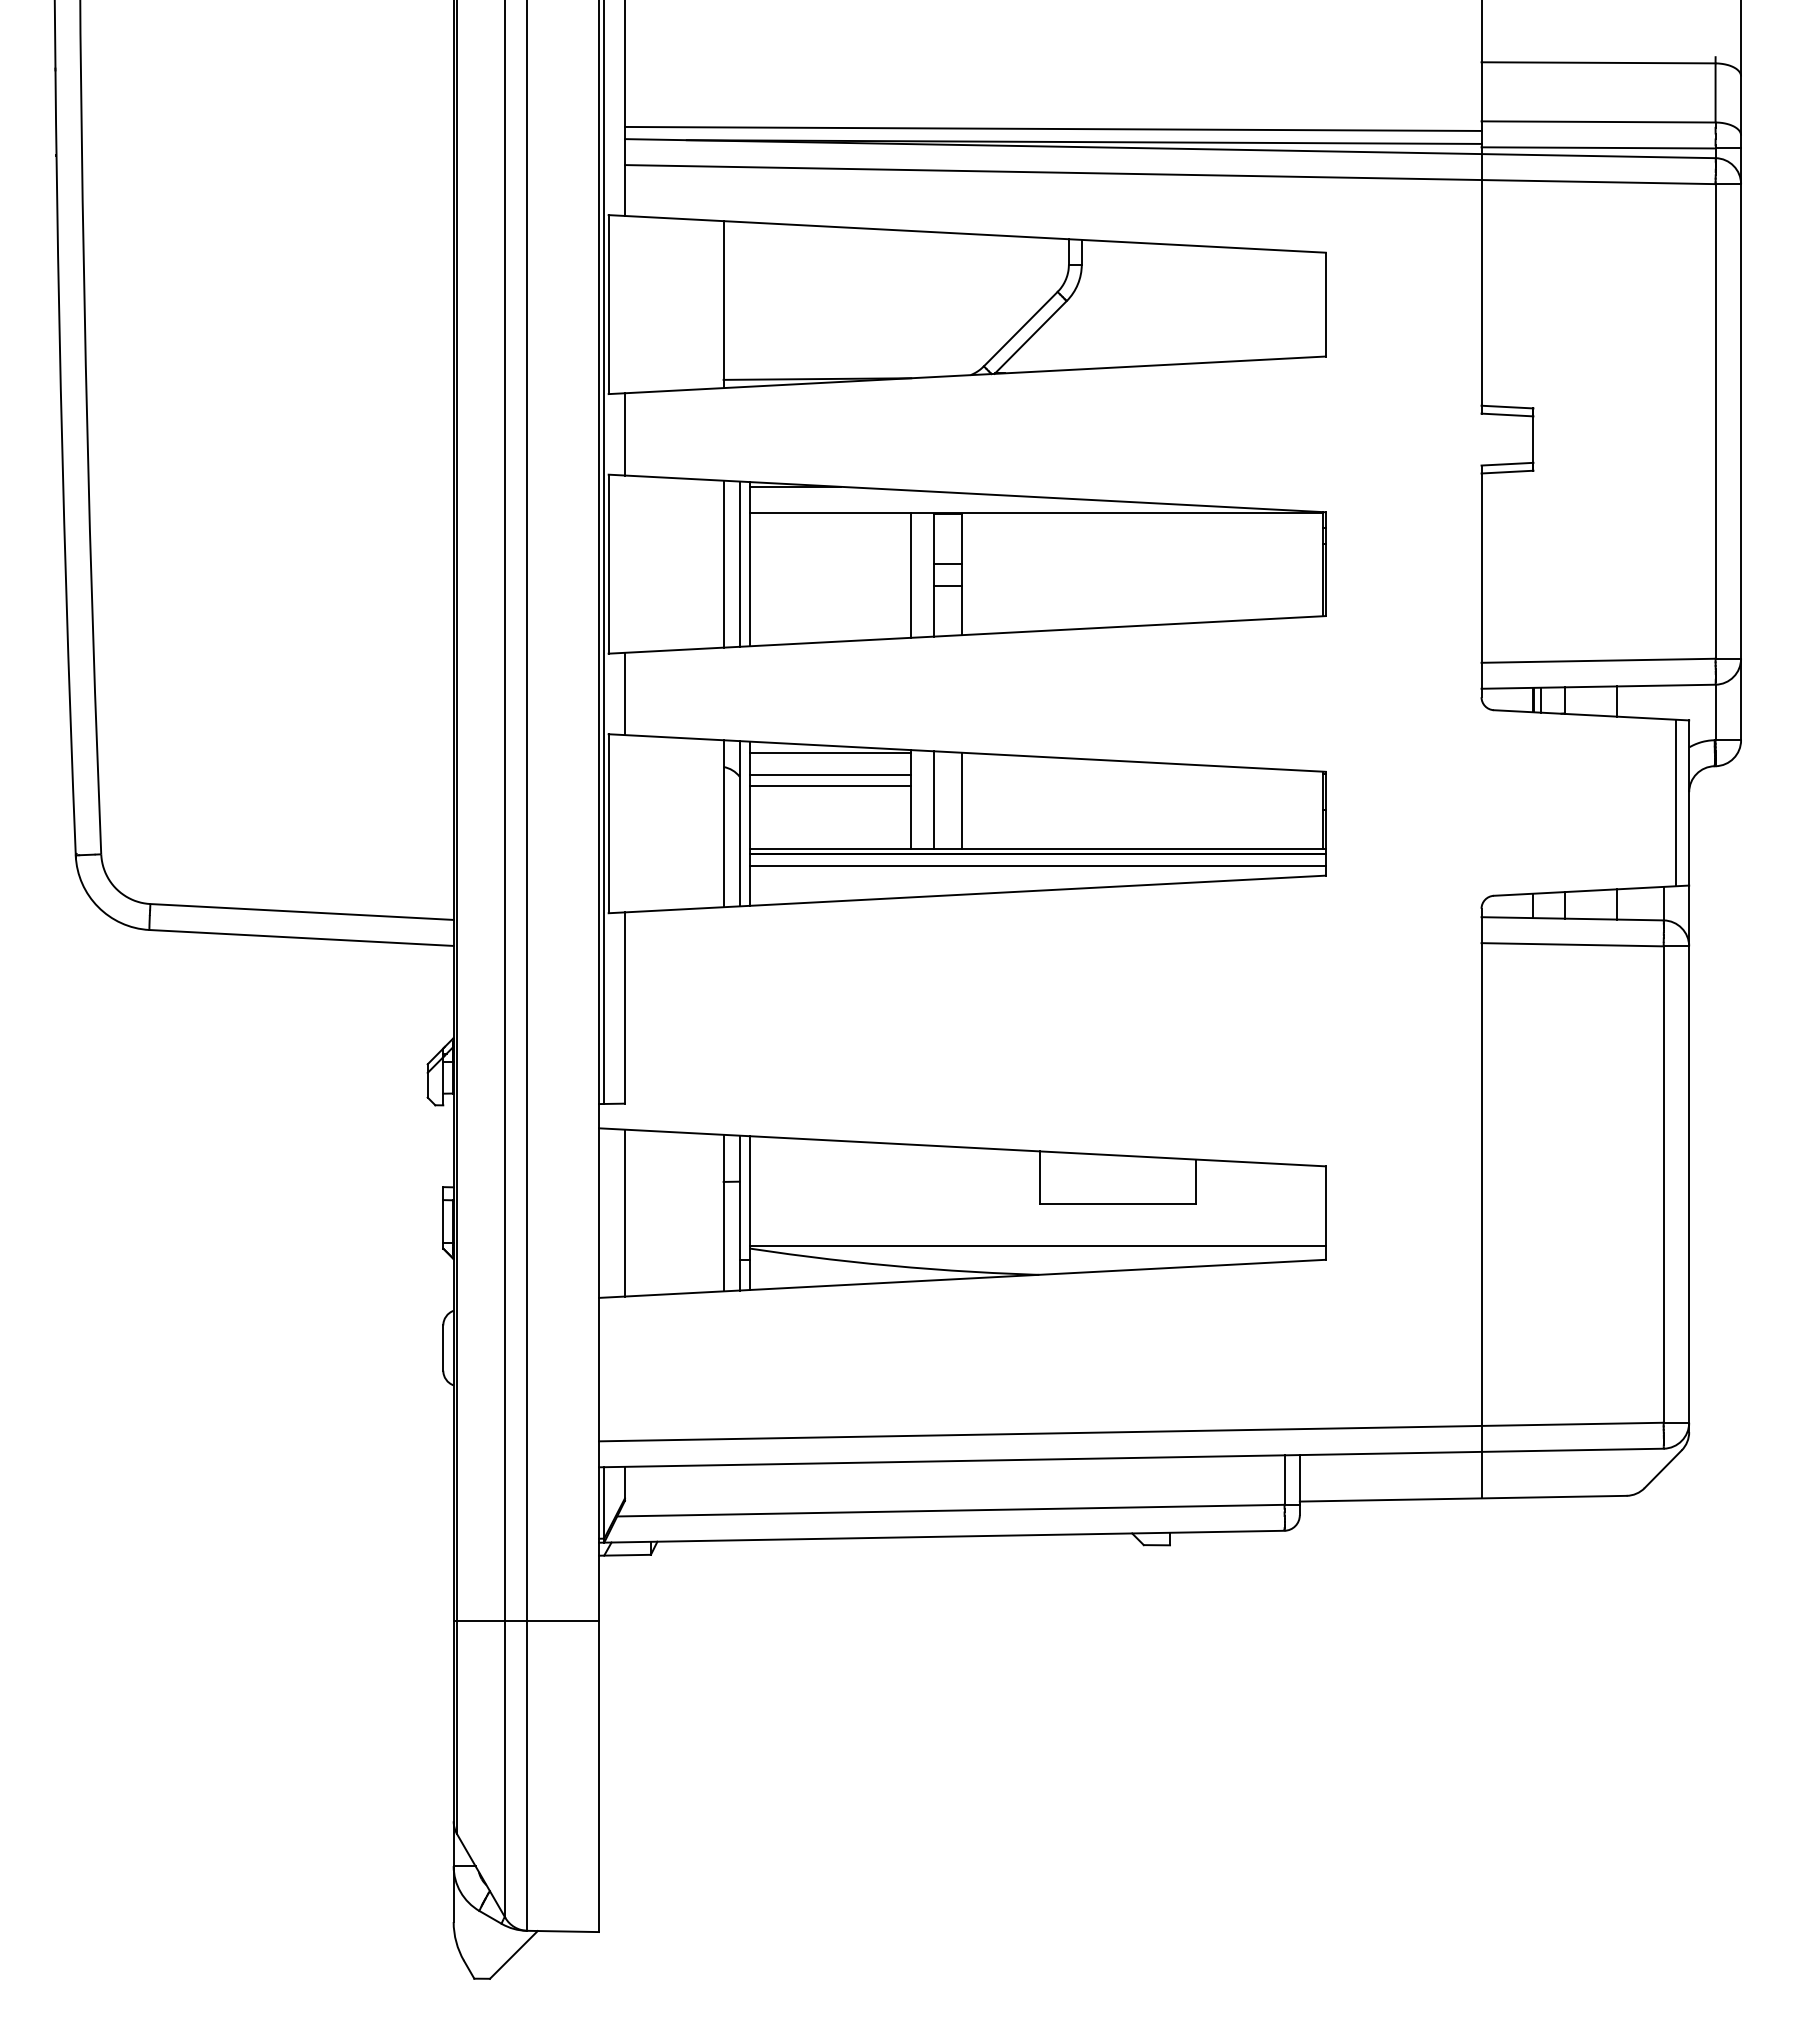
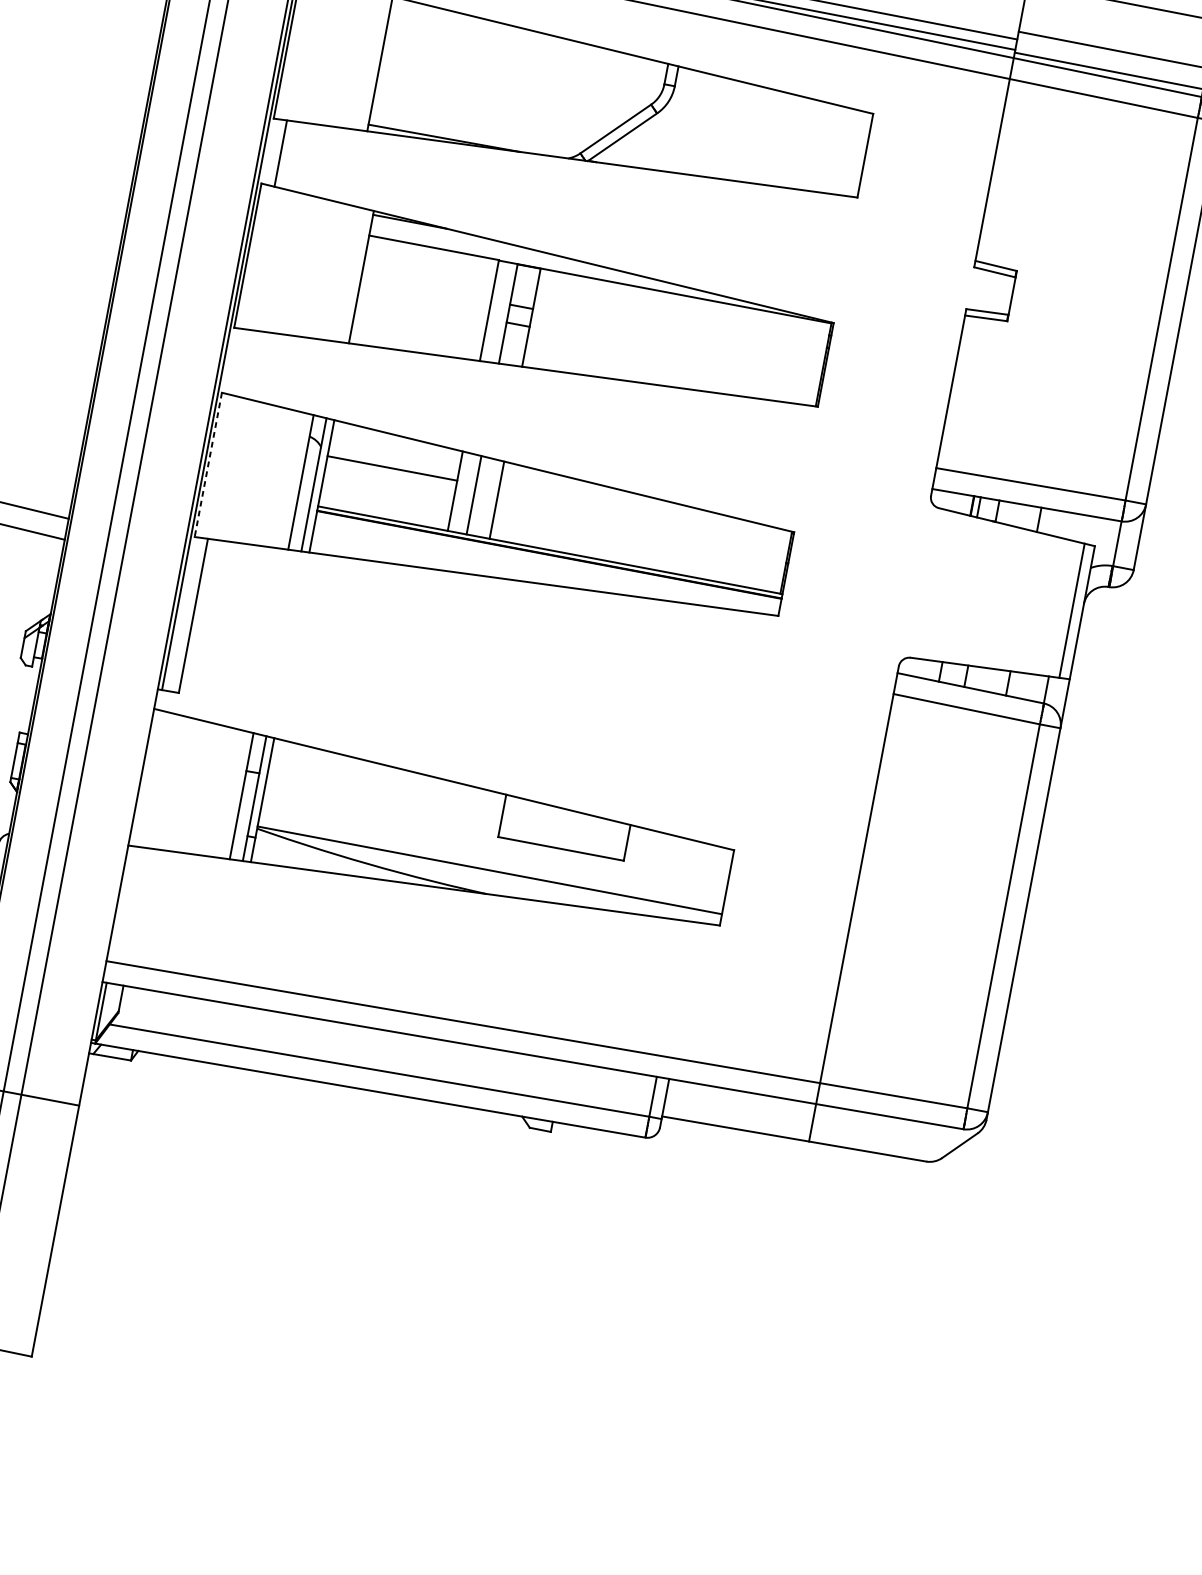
line: (723, 563) -> (340, 272), removed
line: (739, 563) -> (353, 275), removed
line: (624, 693) -> (240, 362), removed
line: (829, 752) -> (397, 441), removed
line: (829, 775) -> (393, 459), removed
line: (608, 824) -> (208, 465), solid -> dashed
line: (1037, 866) -> (547, 564), removed
line: (624, 1212) -> (161, 780), removed

